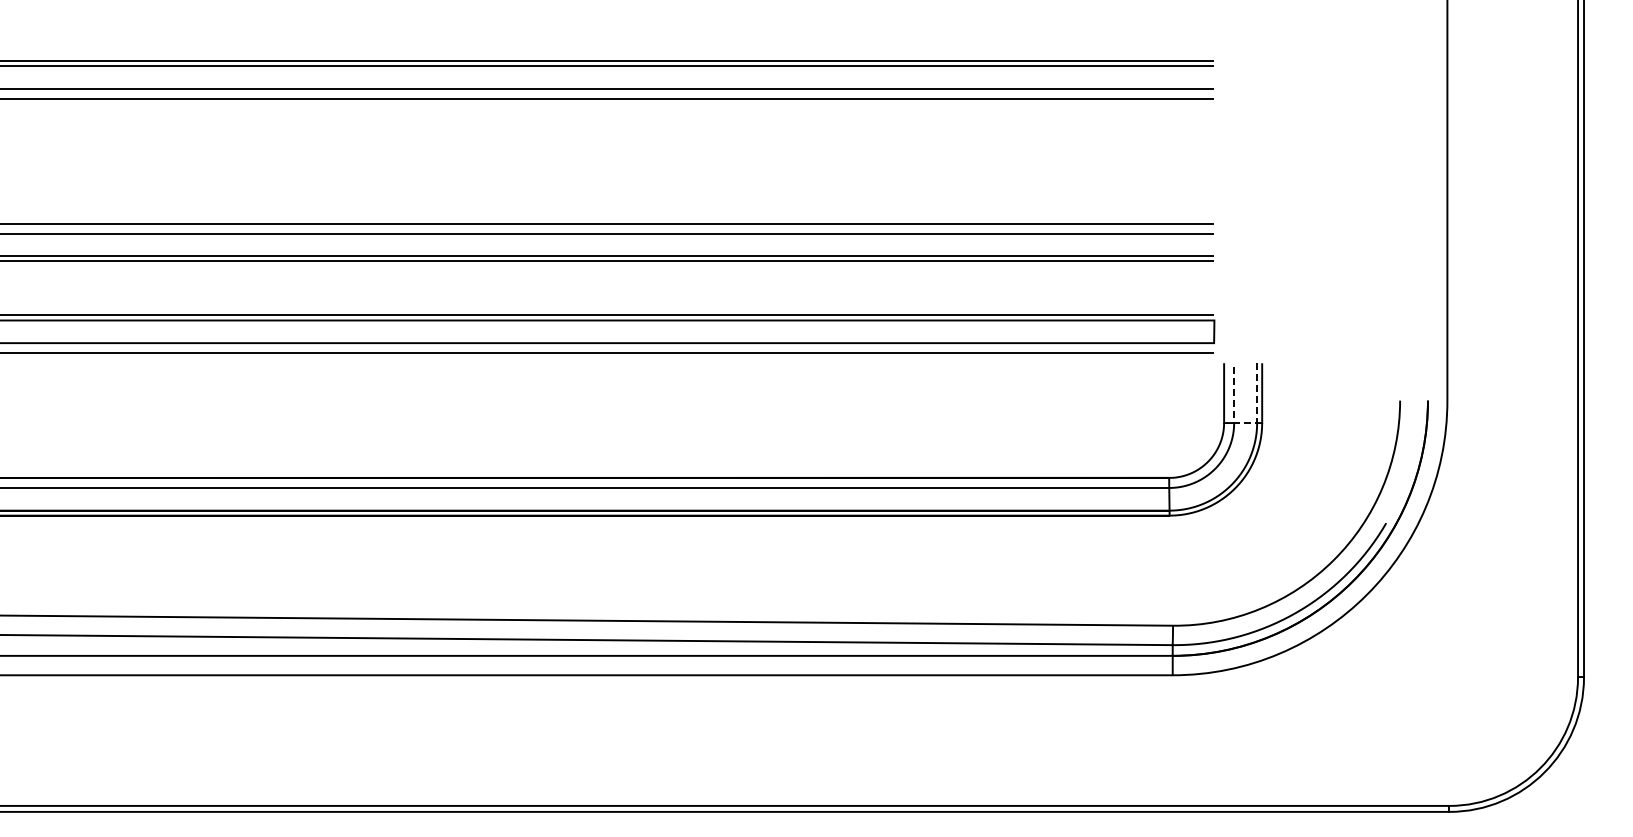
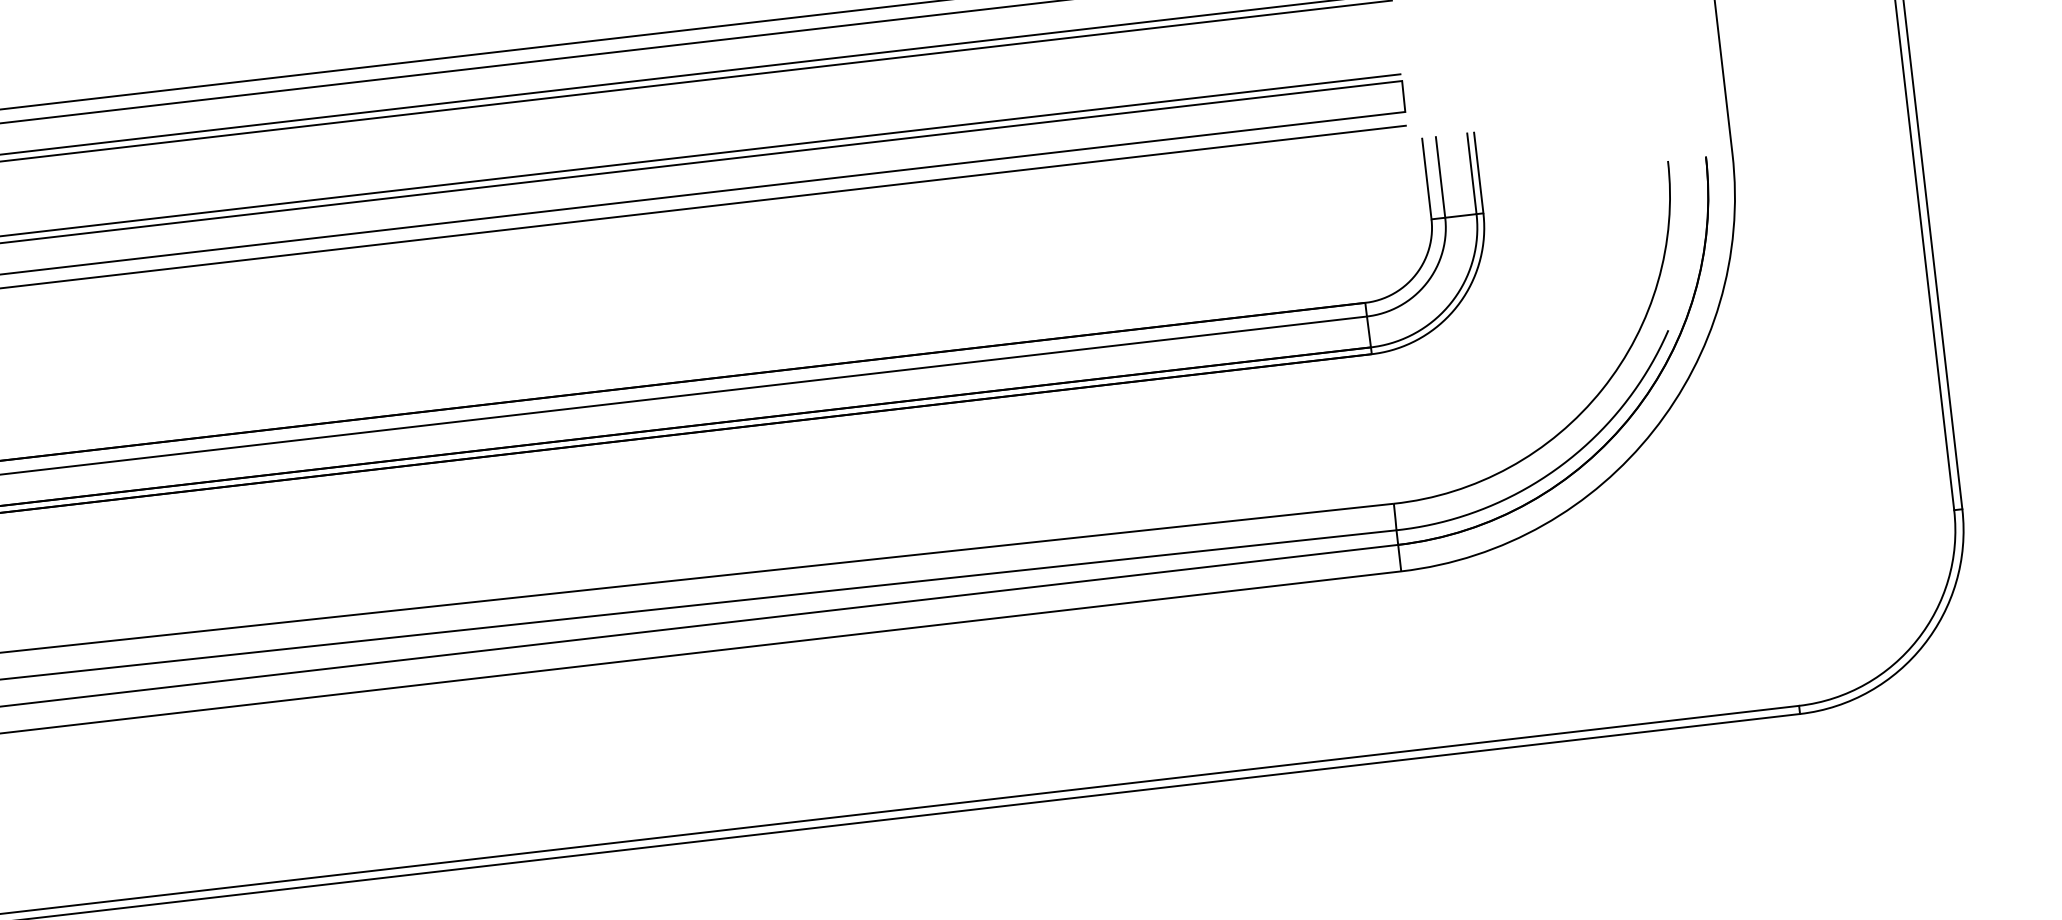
line: (1245, 423) -> (1460, 216), dashed -> solid

